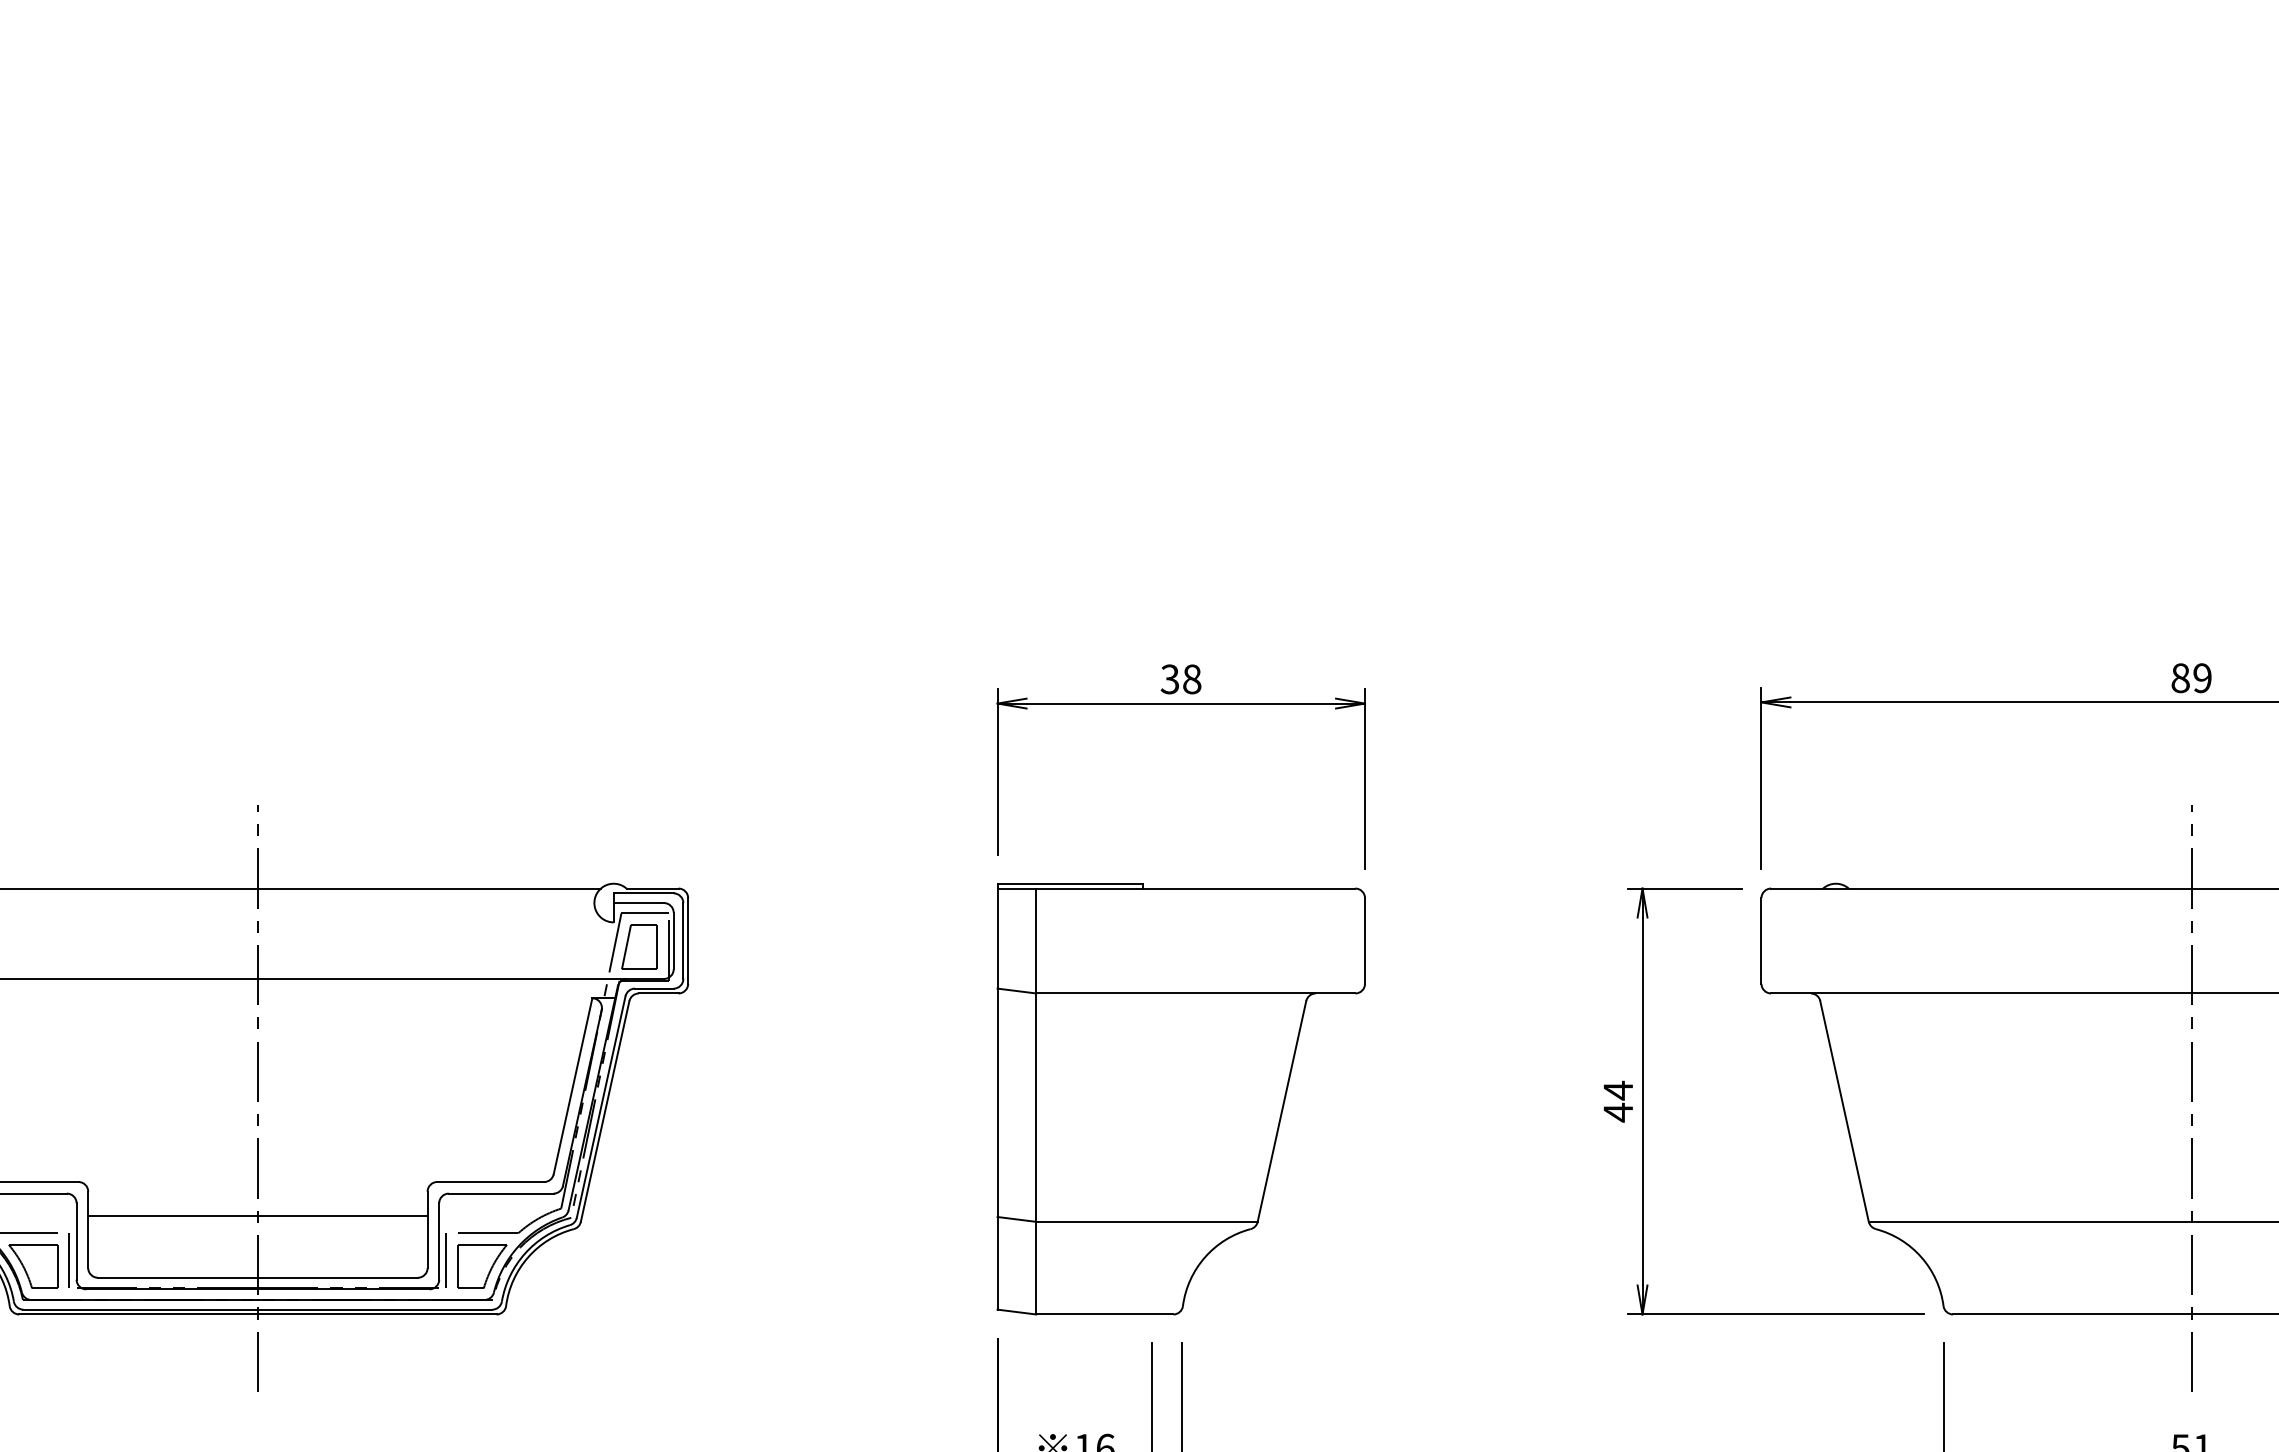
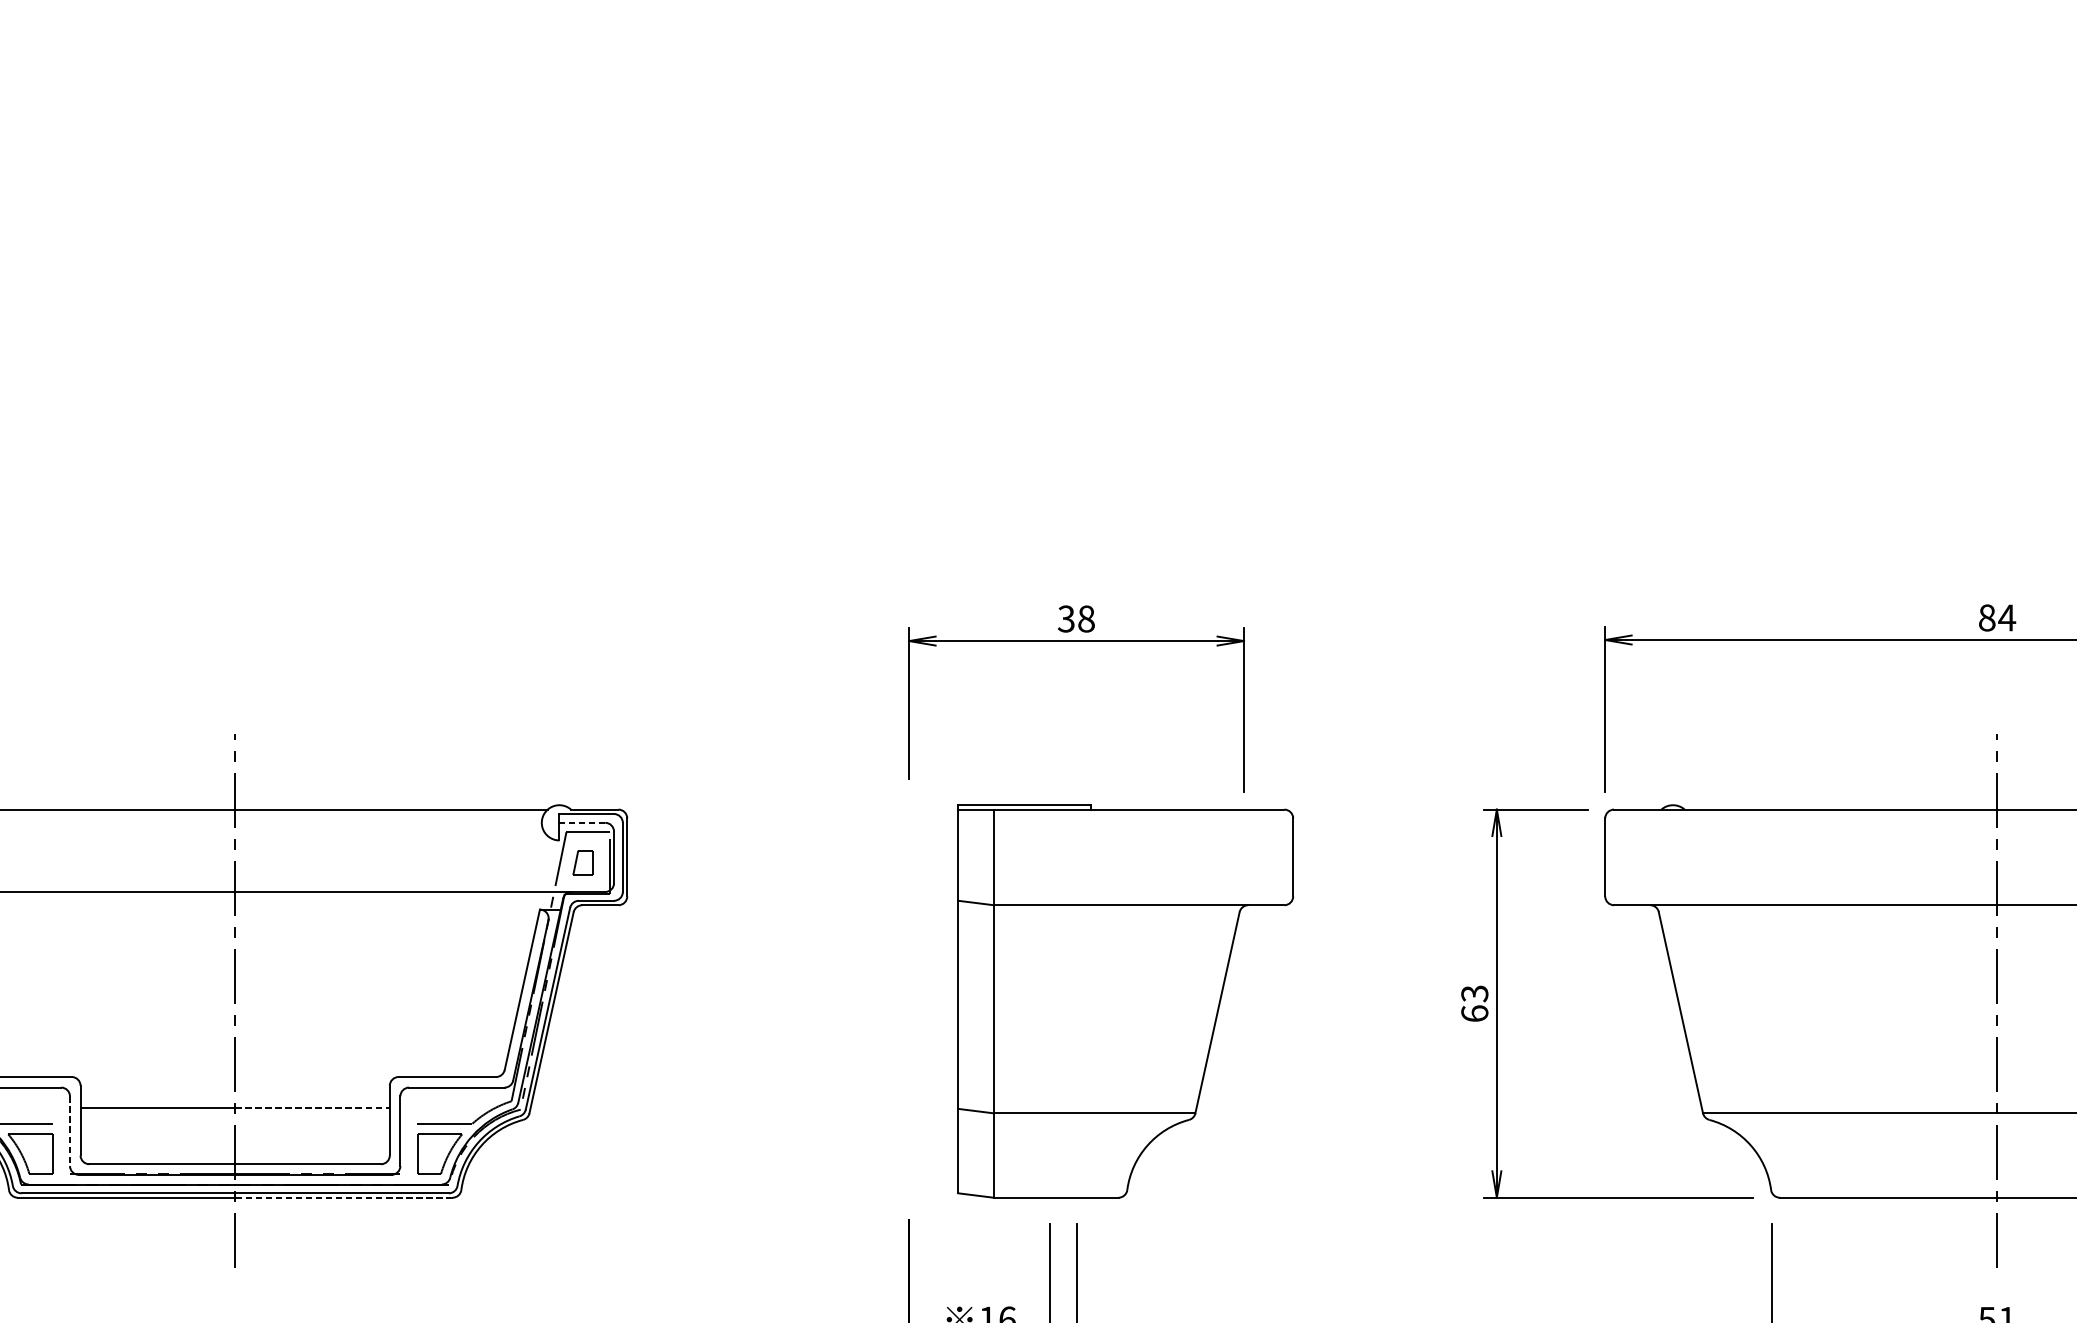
text: (2202, 678) -> (2007, 618), 89 -> 84
line: (638, 903) -> (581, 823), solid -> dashed
part: (639, 946) -> (582, 862), size x0.6
part: (1180, 1099) -> (1125, 1001), moved
text: (1618, 1101) -> (1474, 1003), 44 -> 63
line: (342, 1215) -> (312, 1107), solid -> dashed
line: (76, 1241) -> (69, 1131), solid -> dashed
line: (69, 1260) -> (63, 1148), removed
line: (446, 1260) -> (407, 1148), removed
line: (376, 1314) -> (343, 1197), solid -> dashed

